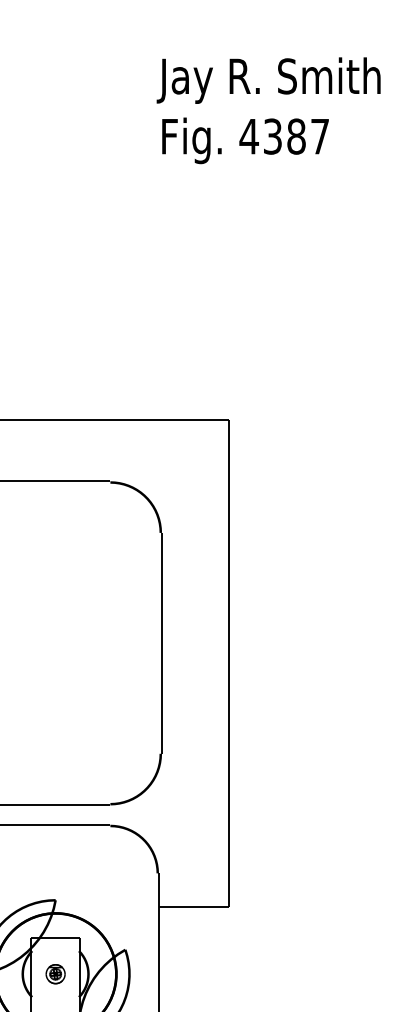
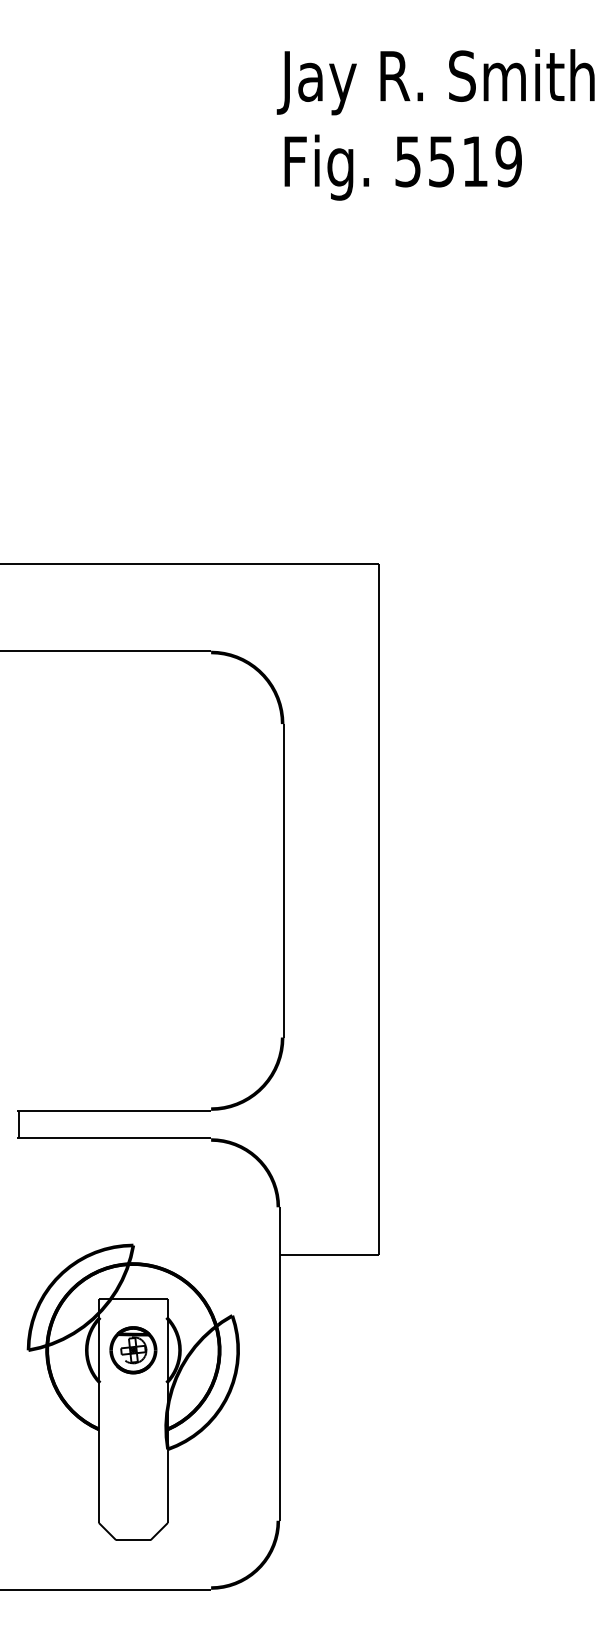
text: (283, 136) -> (457, 161), 4387 -> 5519
part: (55, 974) -> (133, 1350), size x1.67

